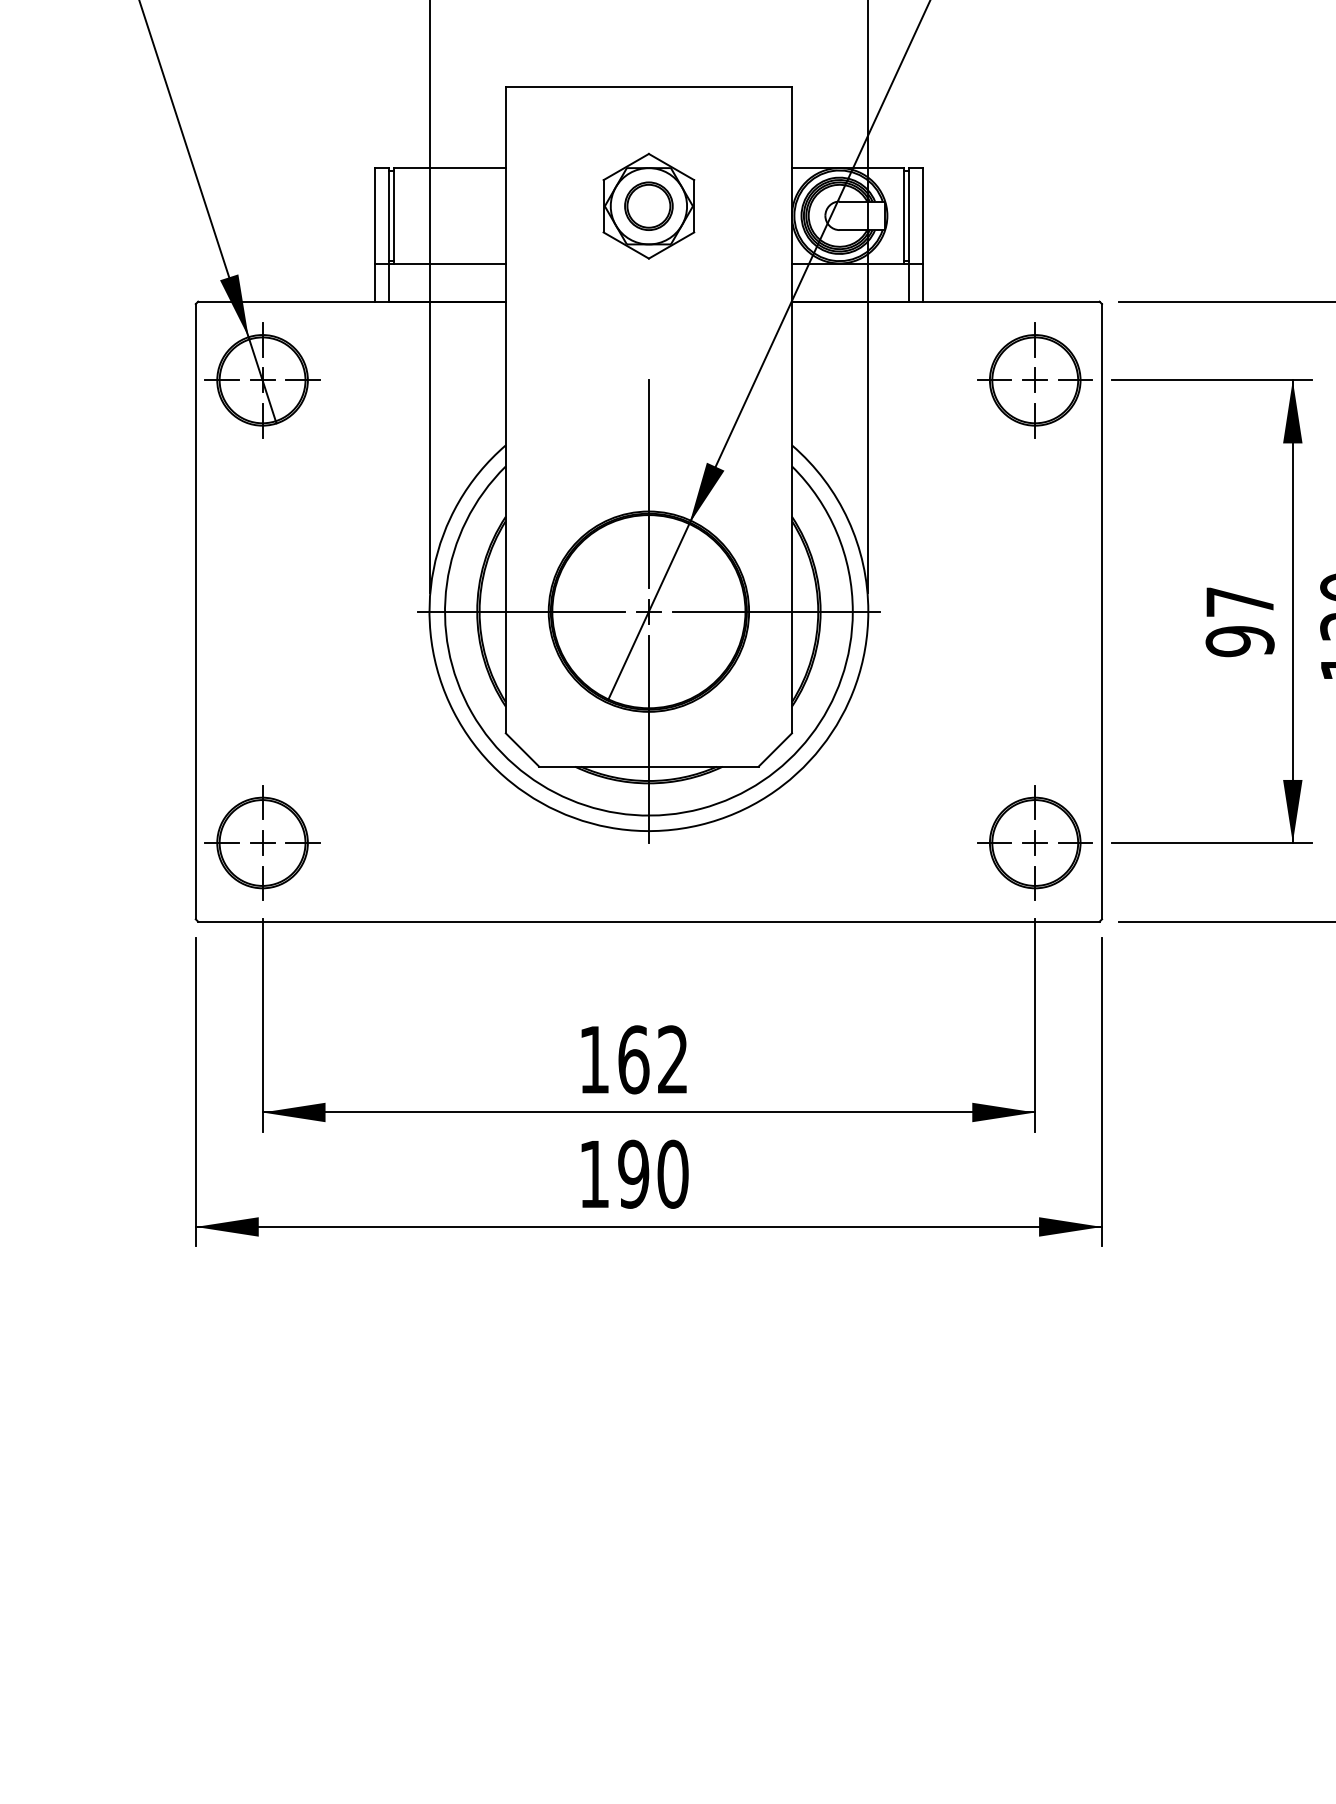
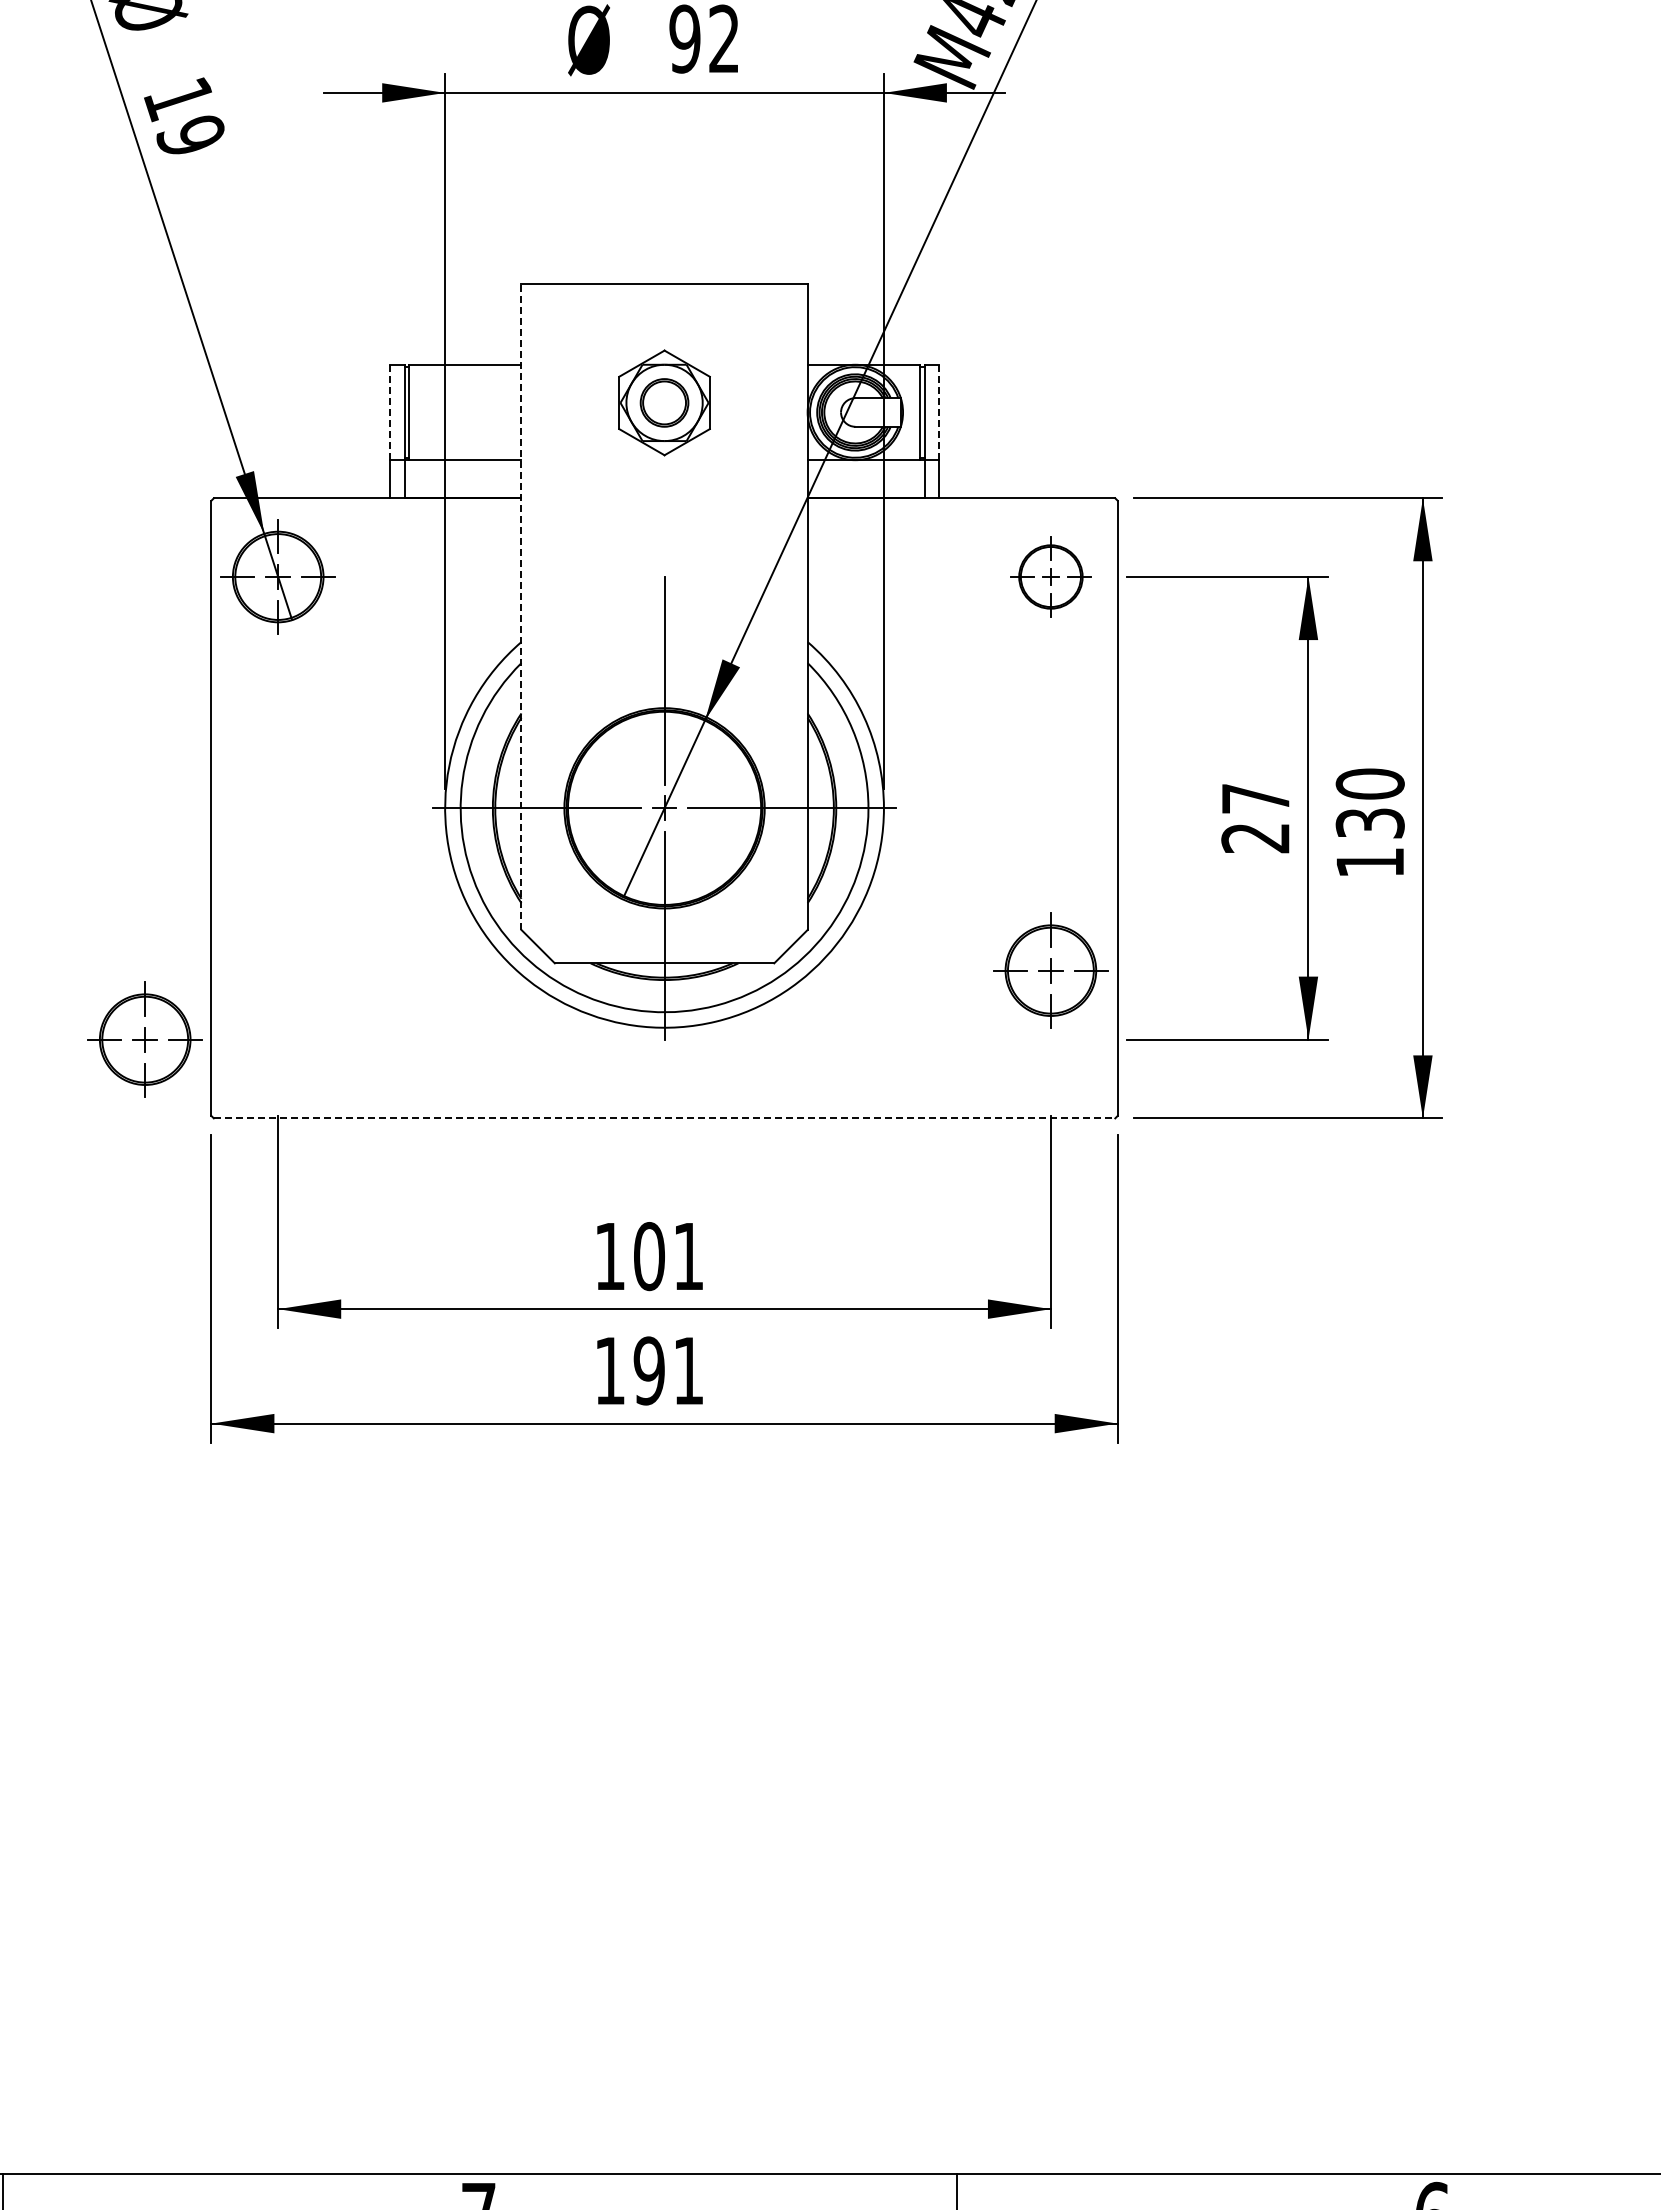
line: (374, 215) -> (390, 412), solid -> dashed
line: (922, 215) -> (938, 412), solid -> dashed
part: (1034, 379) -> (1050, 576), size x0.7
line: (505, 409) -> (521, 606), solid -> dashed
text: (1239, 640) -> (1255, 837), 97 -> 27
part: (261, 842) -> (144, 1039), moved
part: (1034, 842) -> (1050, 970), moved
line: (648, 921) -> (664, 1118), solid -> dashed
text: (652, 1059) -> (668, 1256), 162 -> 101
text: (672, 1173) -> (688, 1370), 190 -> 191

